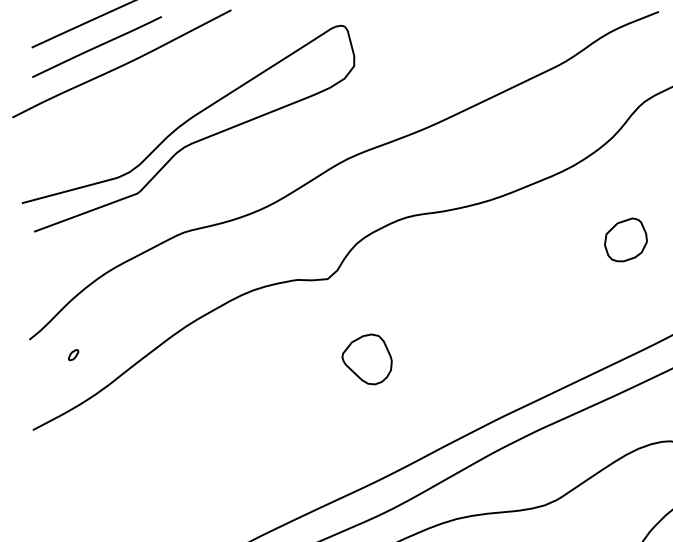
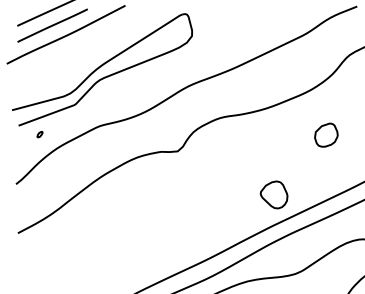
part: (626, 238) -> (326, 134), moved
part: (72, 354) -> (39, 134), moved
part: (366, 358) -> (273, 194), moved

